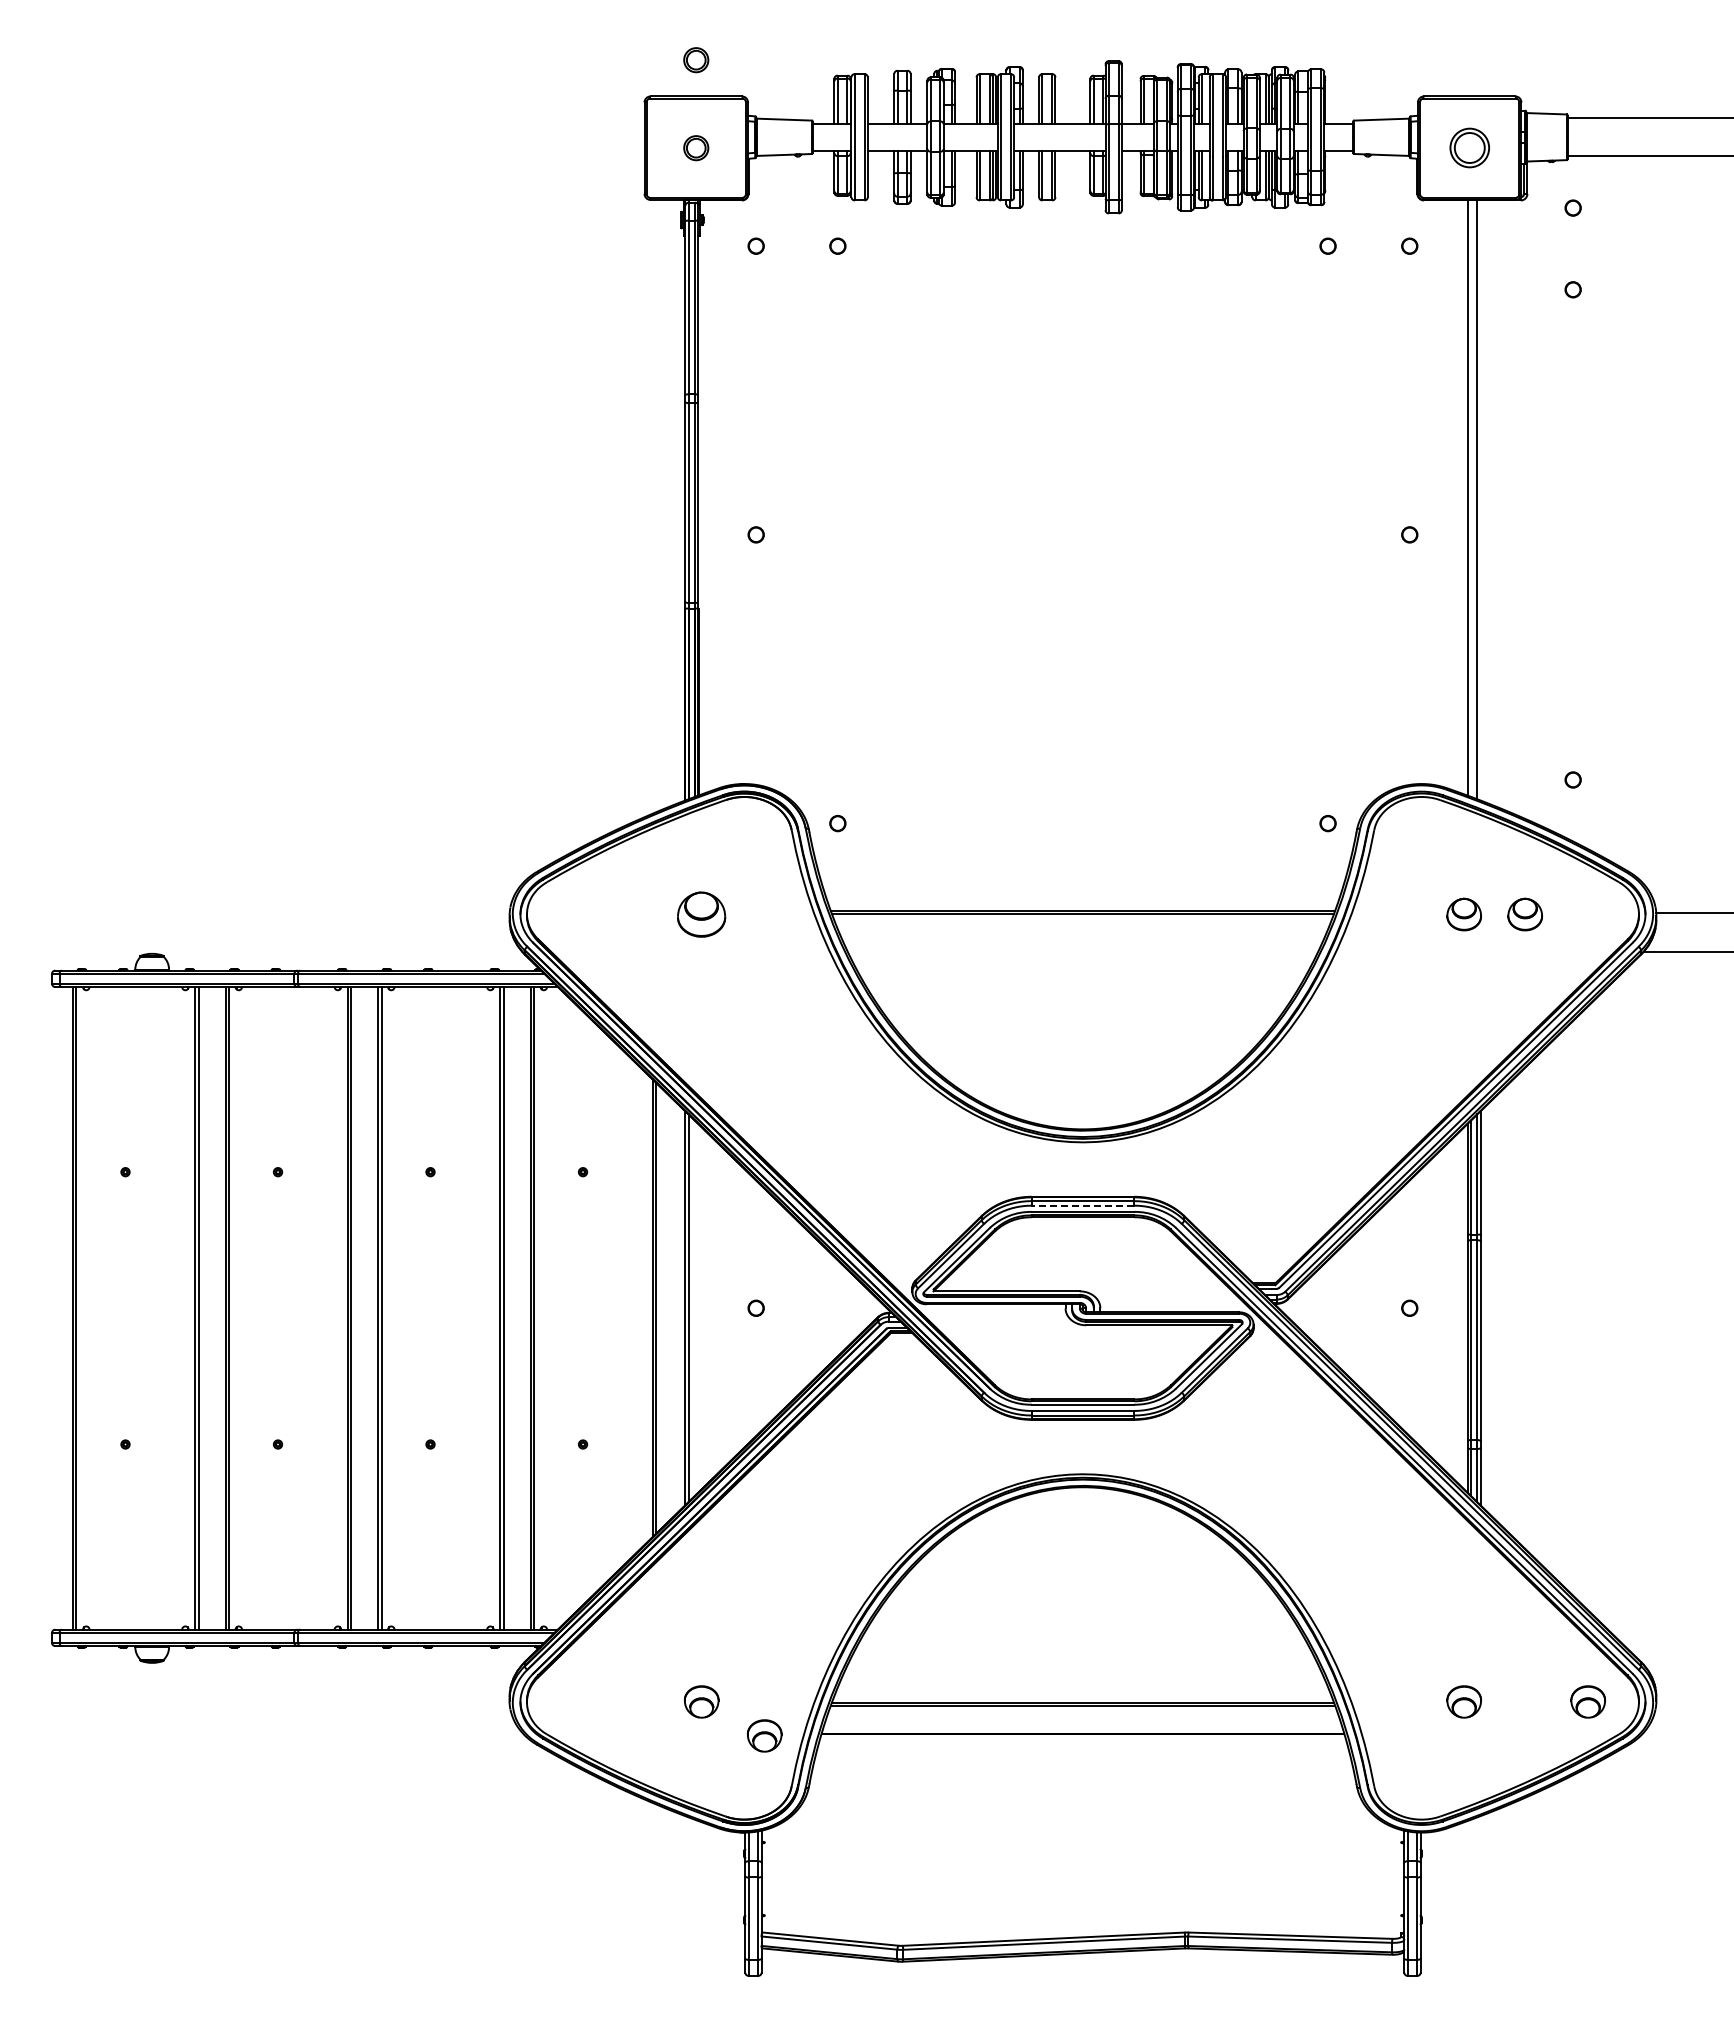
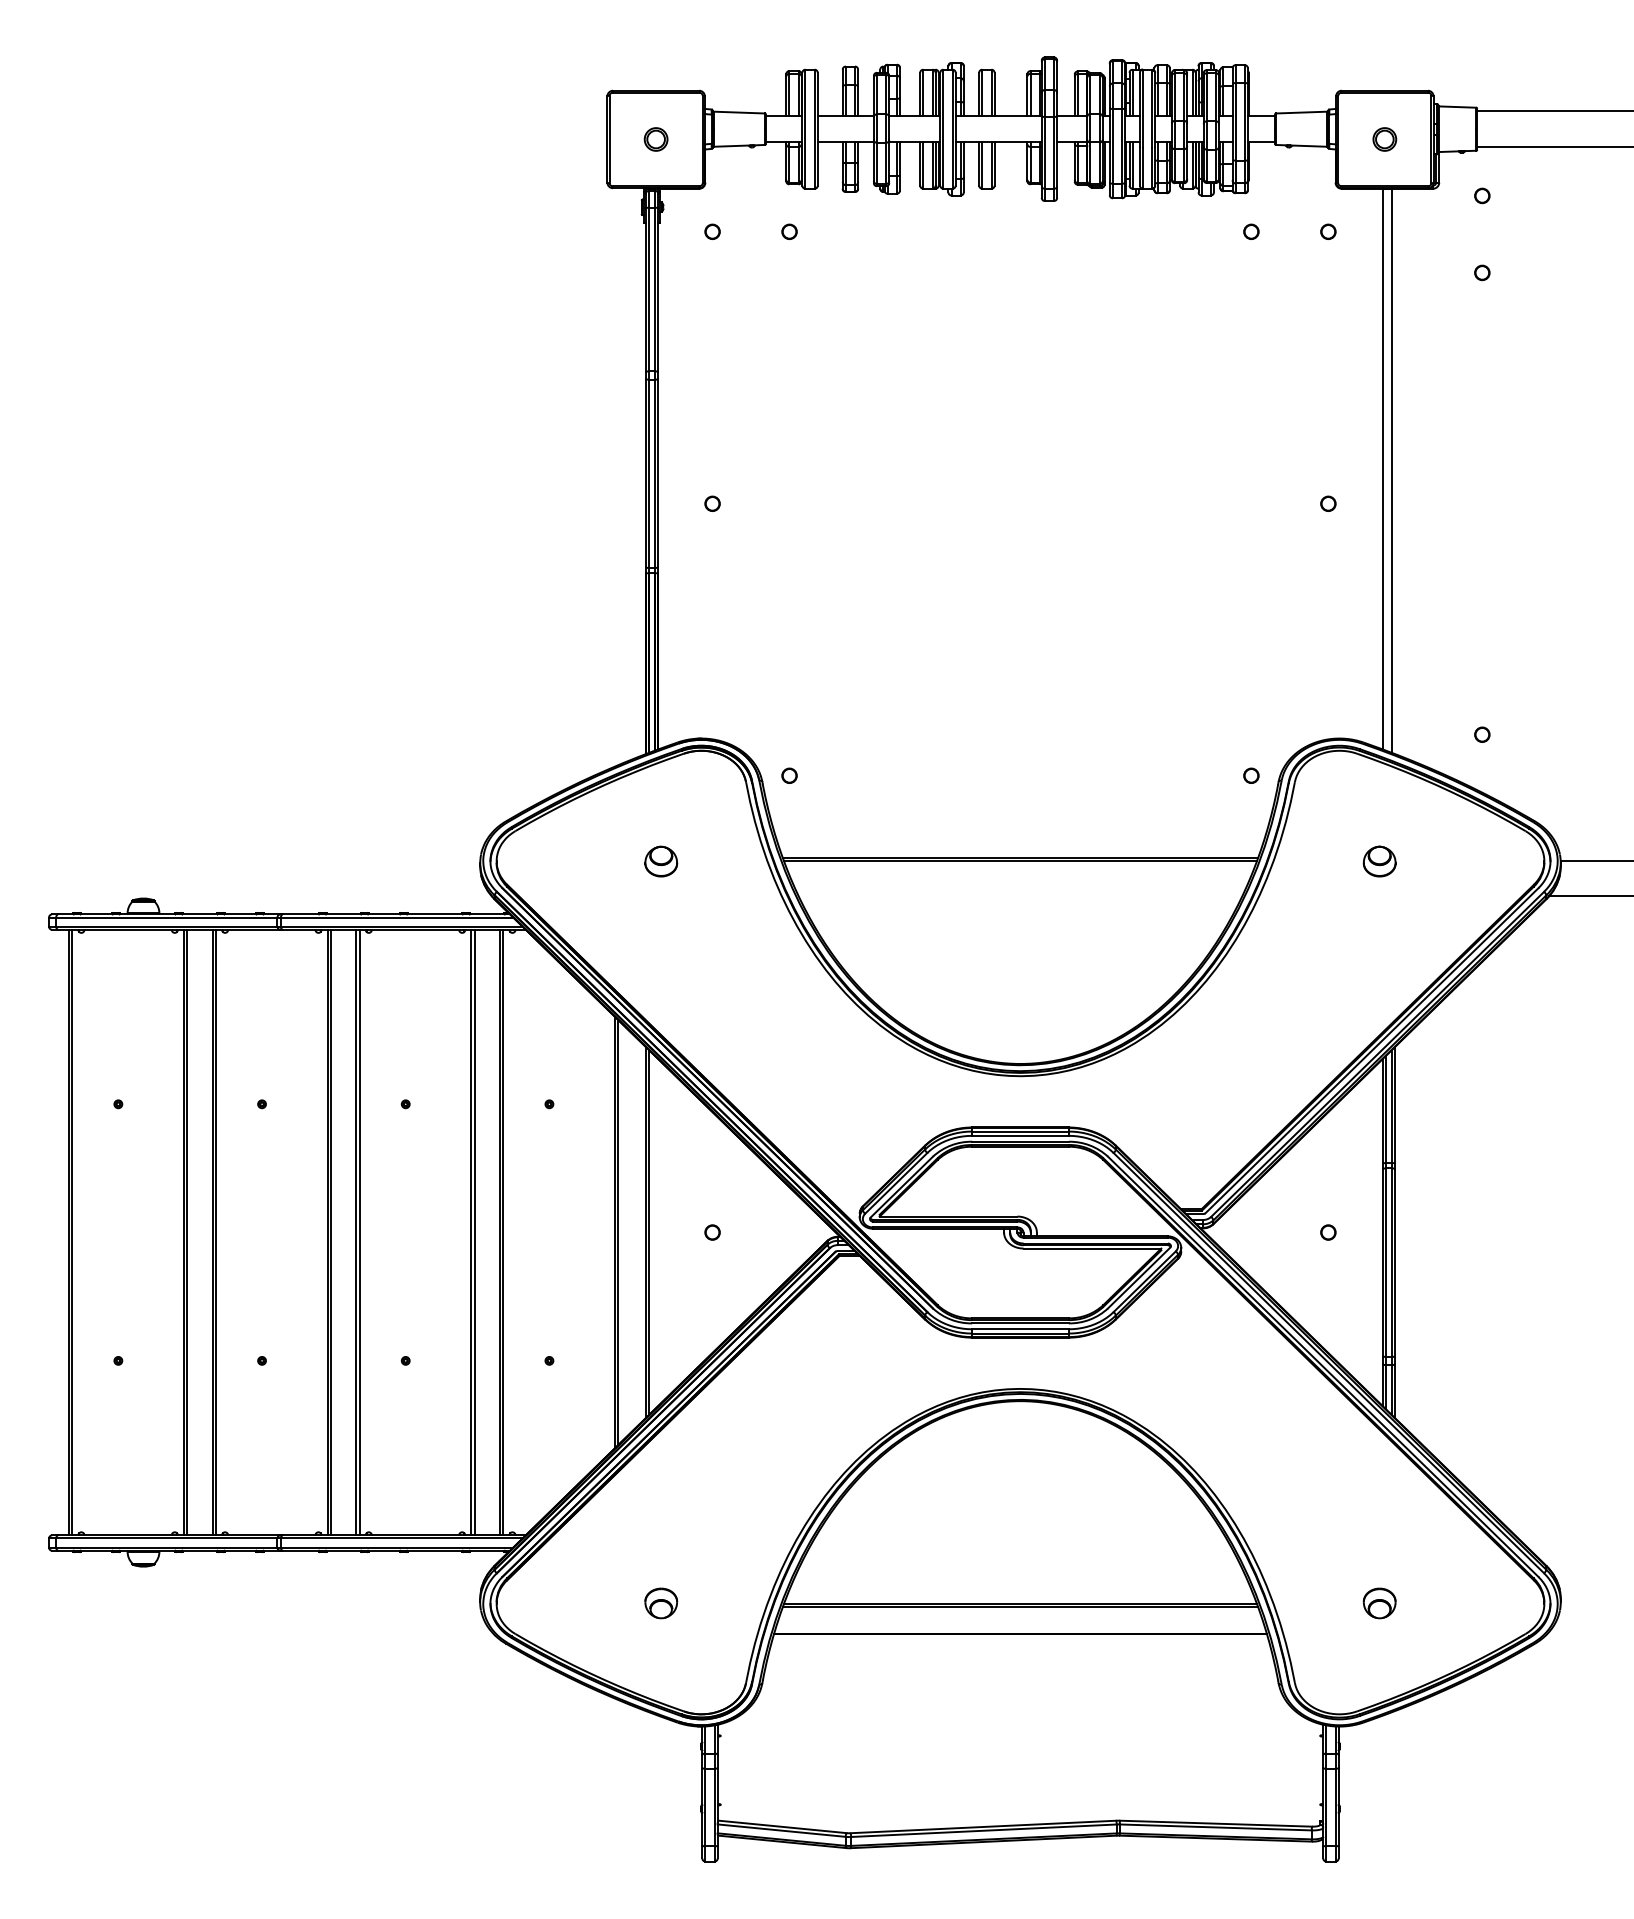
part: (696, 60) -> (656, 56), removed
part: (1469, 148) -> (1384, 139), size x0.62
part: (701, 914) -> (661, 861), size x0.71
part: (1524, 914) -> (1436, 861), removed
line: (1082, 1205) -> (1020, 1135), dashed -> solid
part: (1587, 1701) -> (1495, 1603), removed
part: (764, 1735) -> (720, 1635), removed

